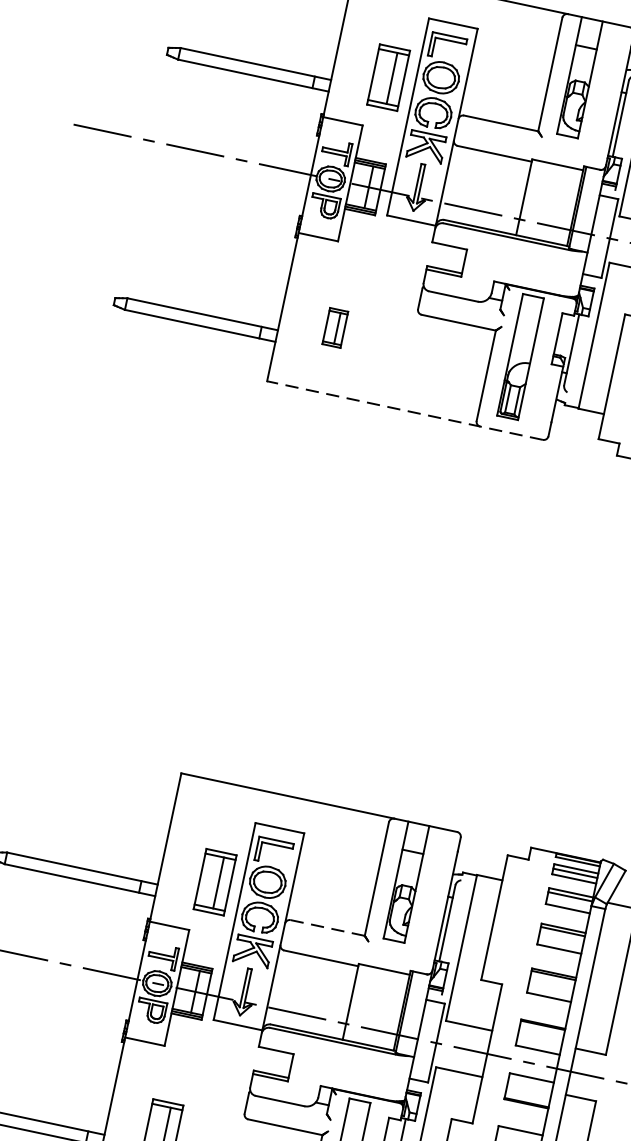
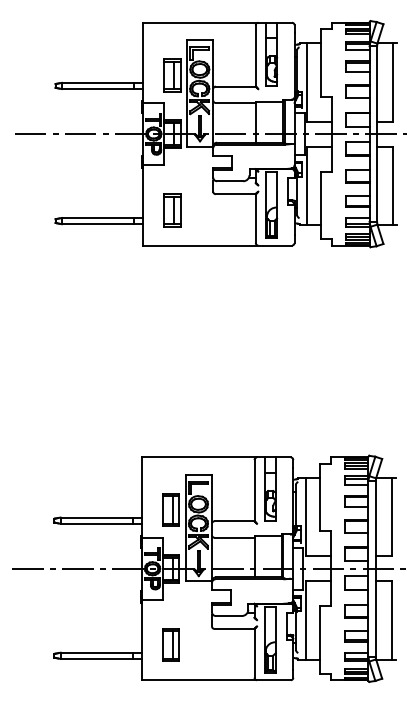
part: (335, 327) -> (172, 210), size x1.67
line: (404, 410) -> (217, 245), dashed -> solid
line: (329, 928) -> (235, 521), dashed -> solid

